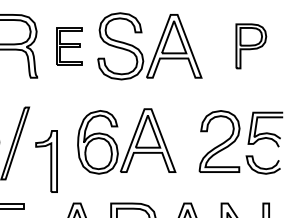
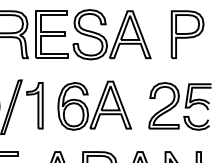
part: (69, 46) -> (52, 34), size x1.67
part: (251, 46) -> (187, 34), size x1.43
part: (46, 161) -> (34, 105), moved

